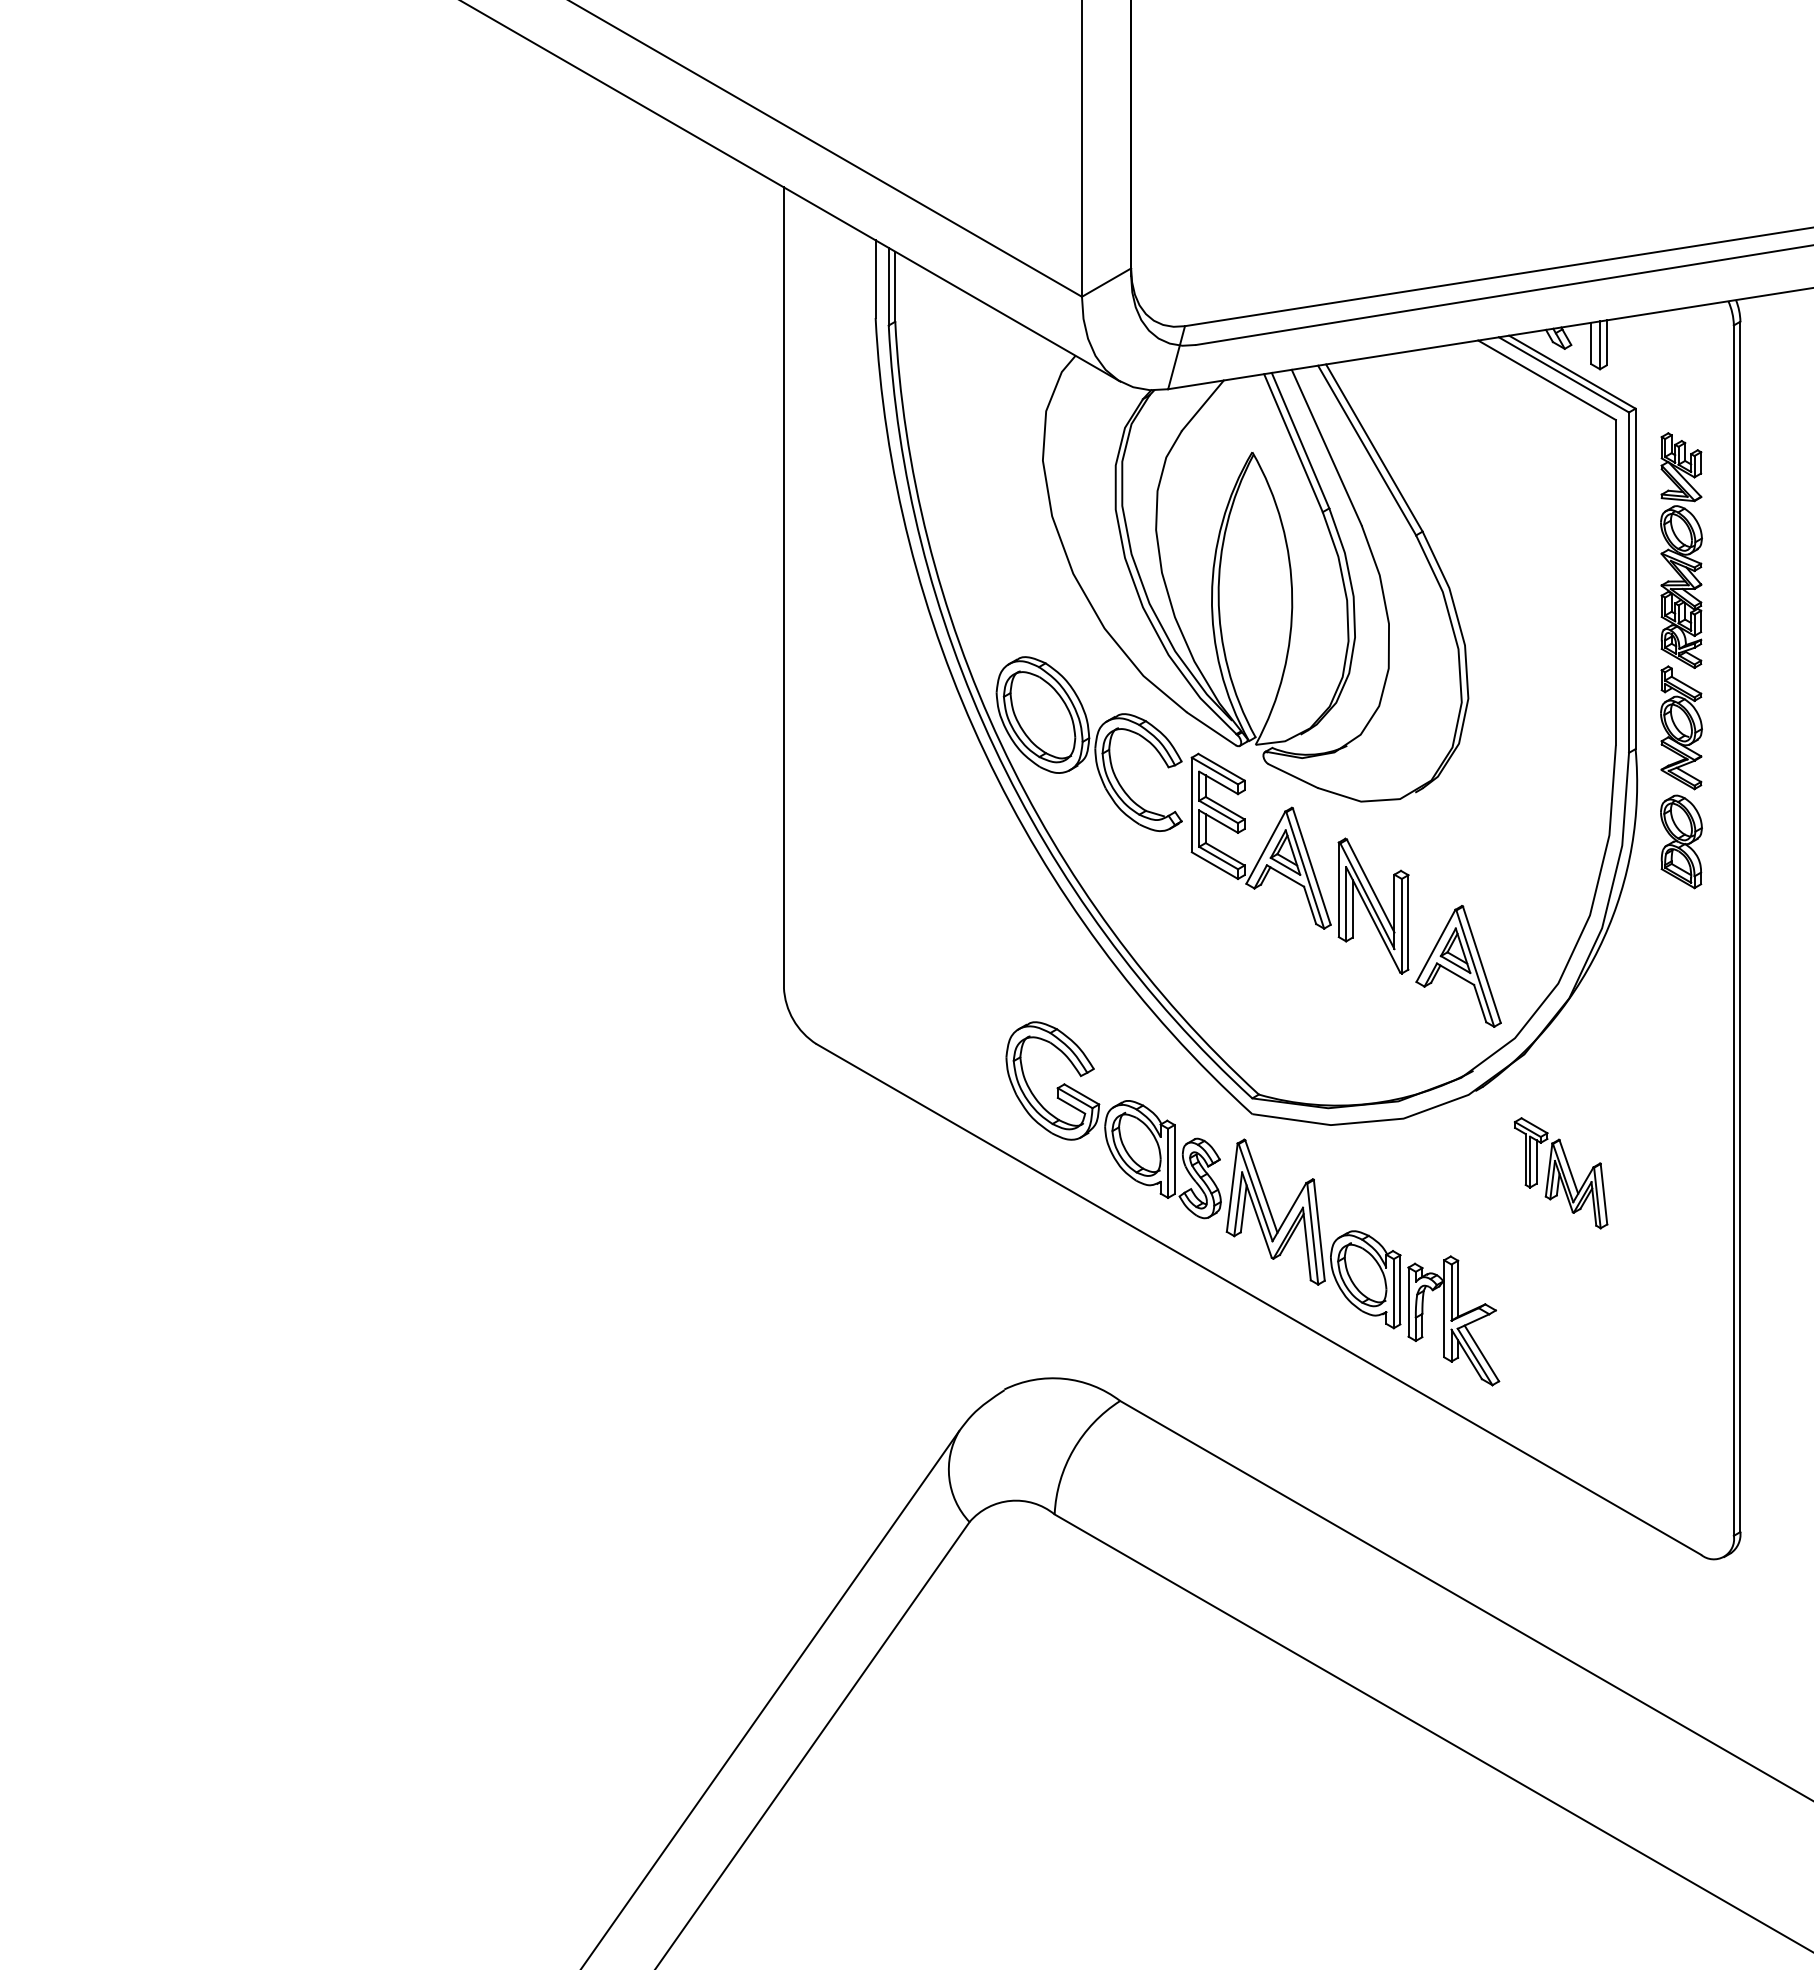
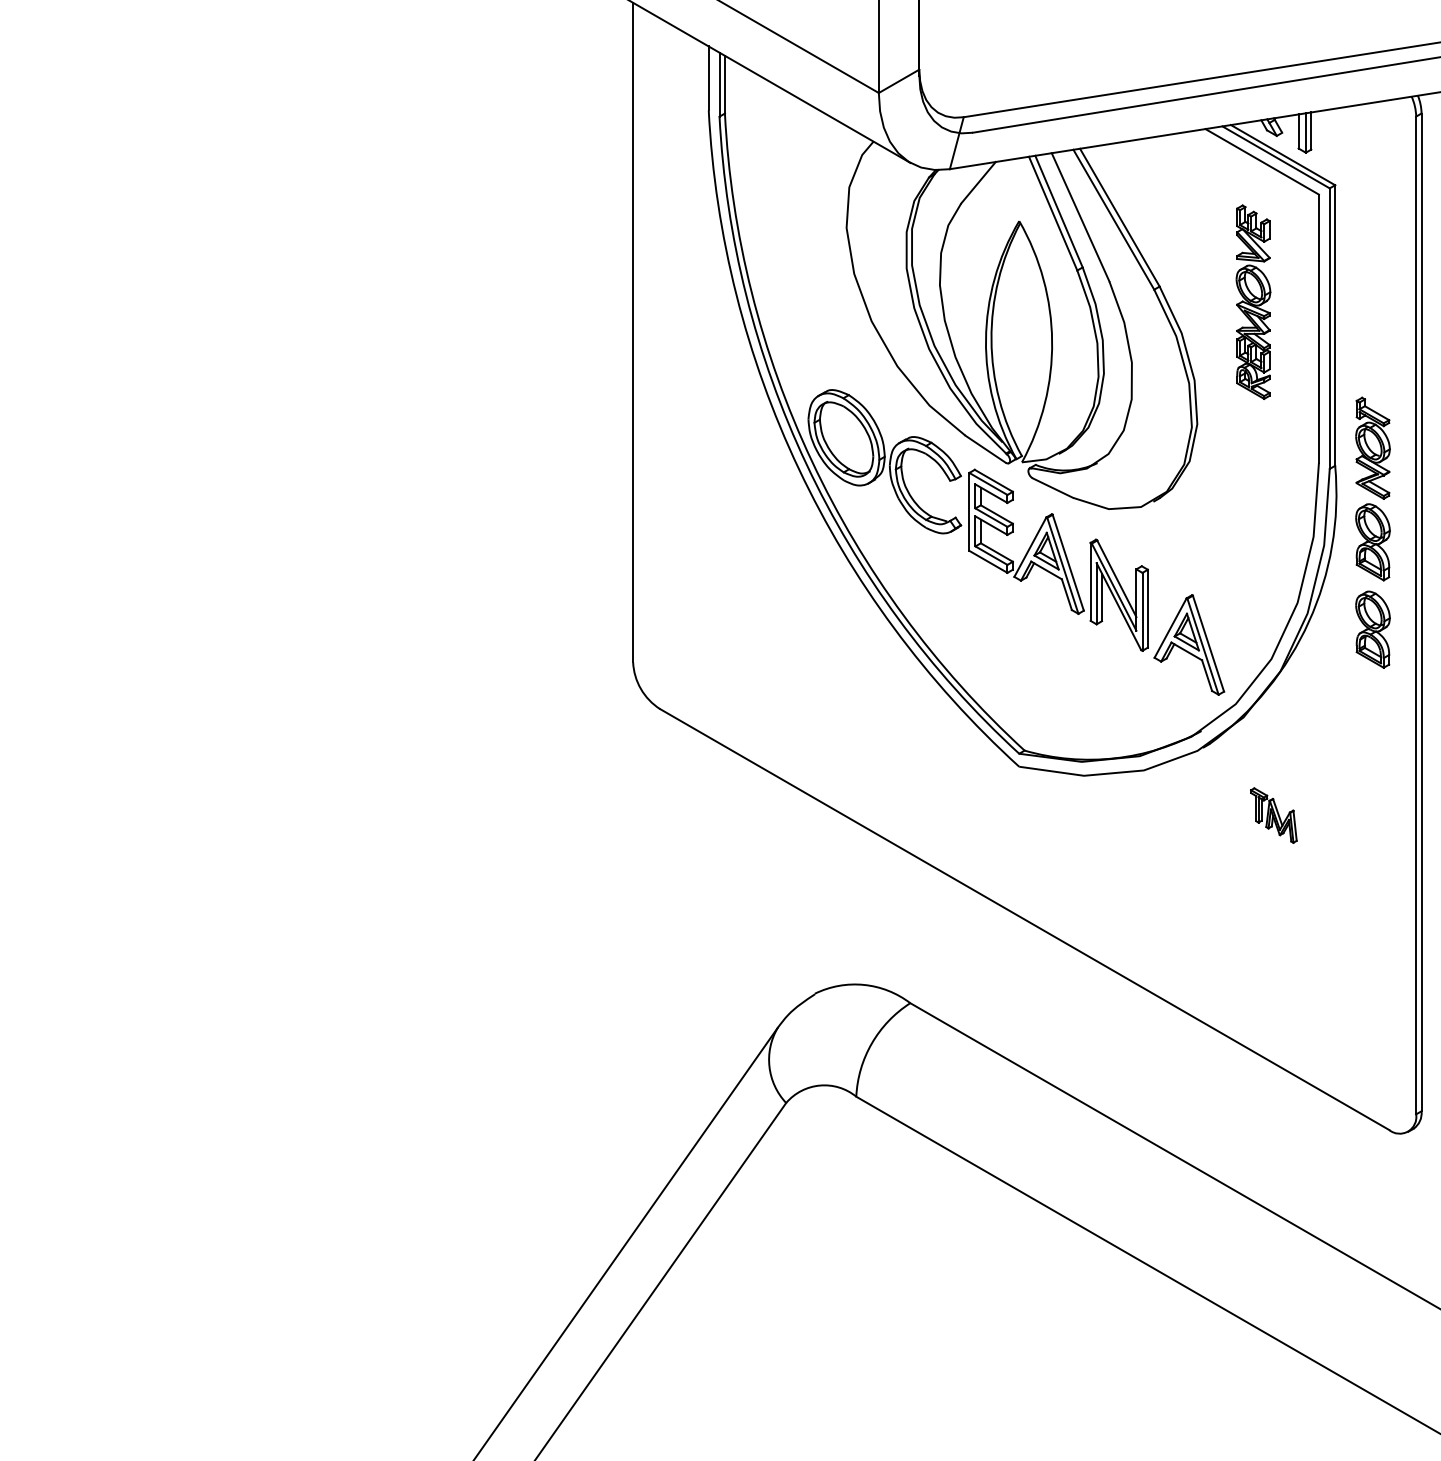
part: (1681, 550) -> (1253, 302), moved
part: (1681, 947) -> (1373, 629), added
part: (1561, 1173) -> (1274, 815), size x0.6
part: (1252, 1203) -> (1019, 840), removed

